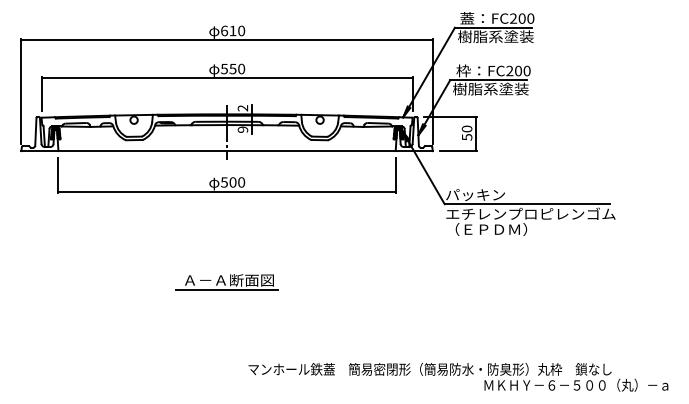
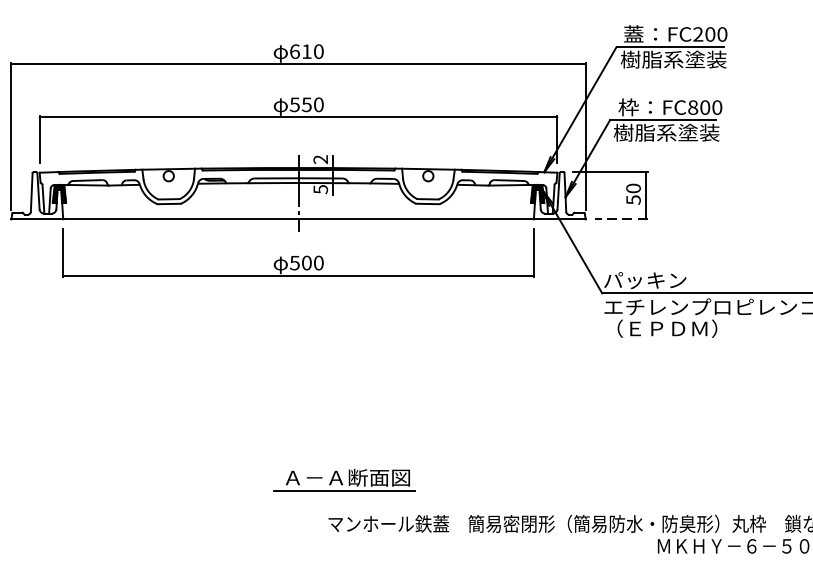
text: (509, 70) -> (692, 106), FC200 -> FC800
text: (242, 129) -> (320, 189), 9 -> 5
line: (458, 151) -> (621, 219), solid -> dashed
part: (226, 282) -> (343, 480), moved

